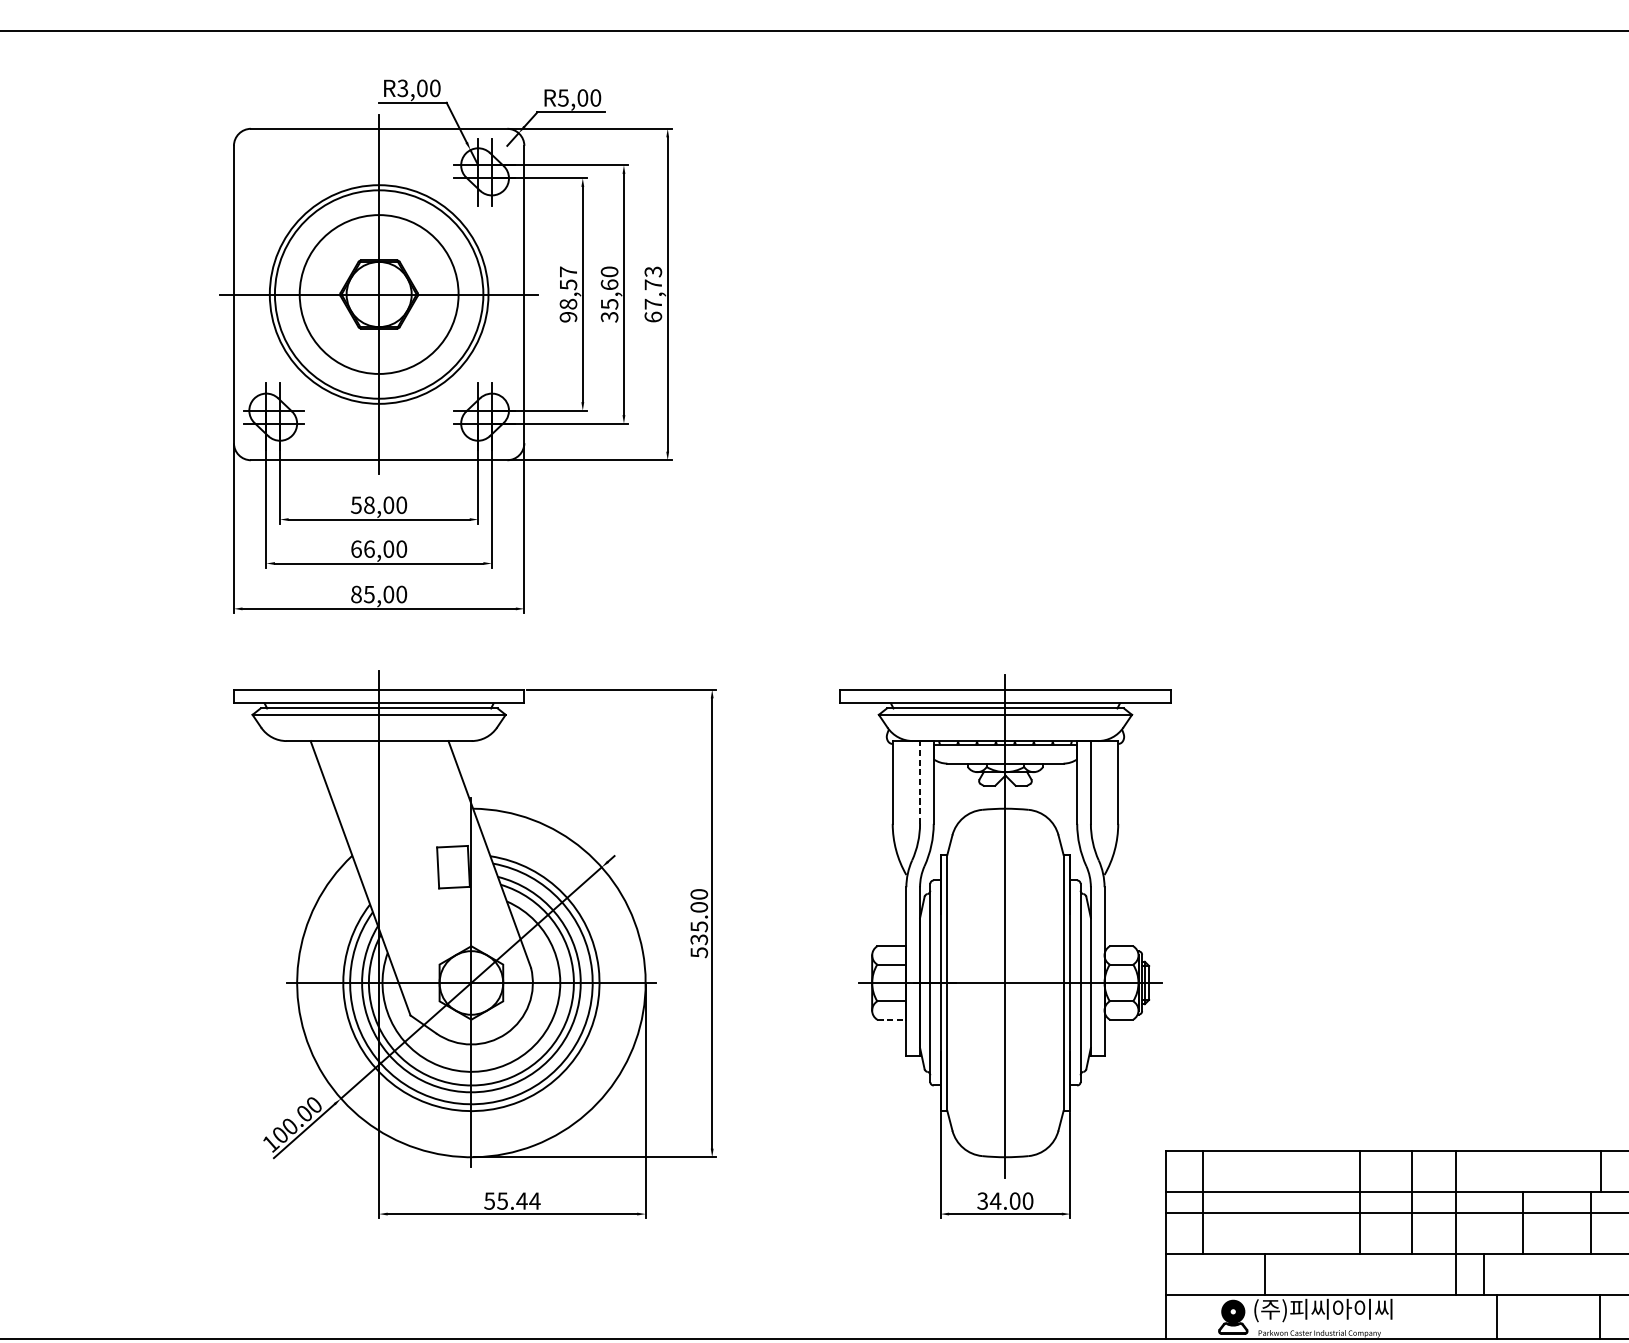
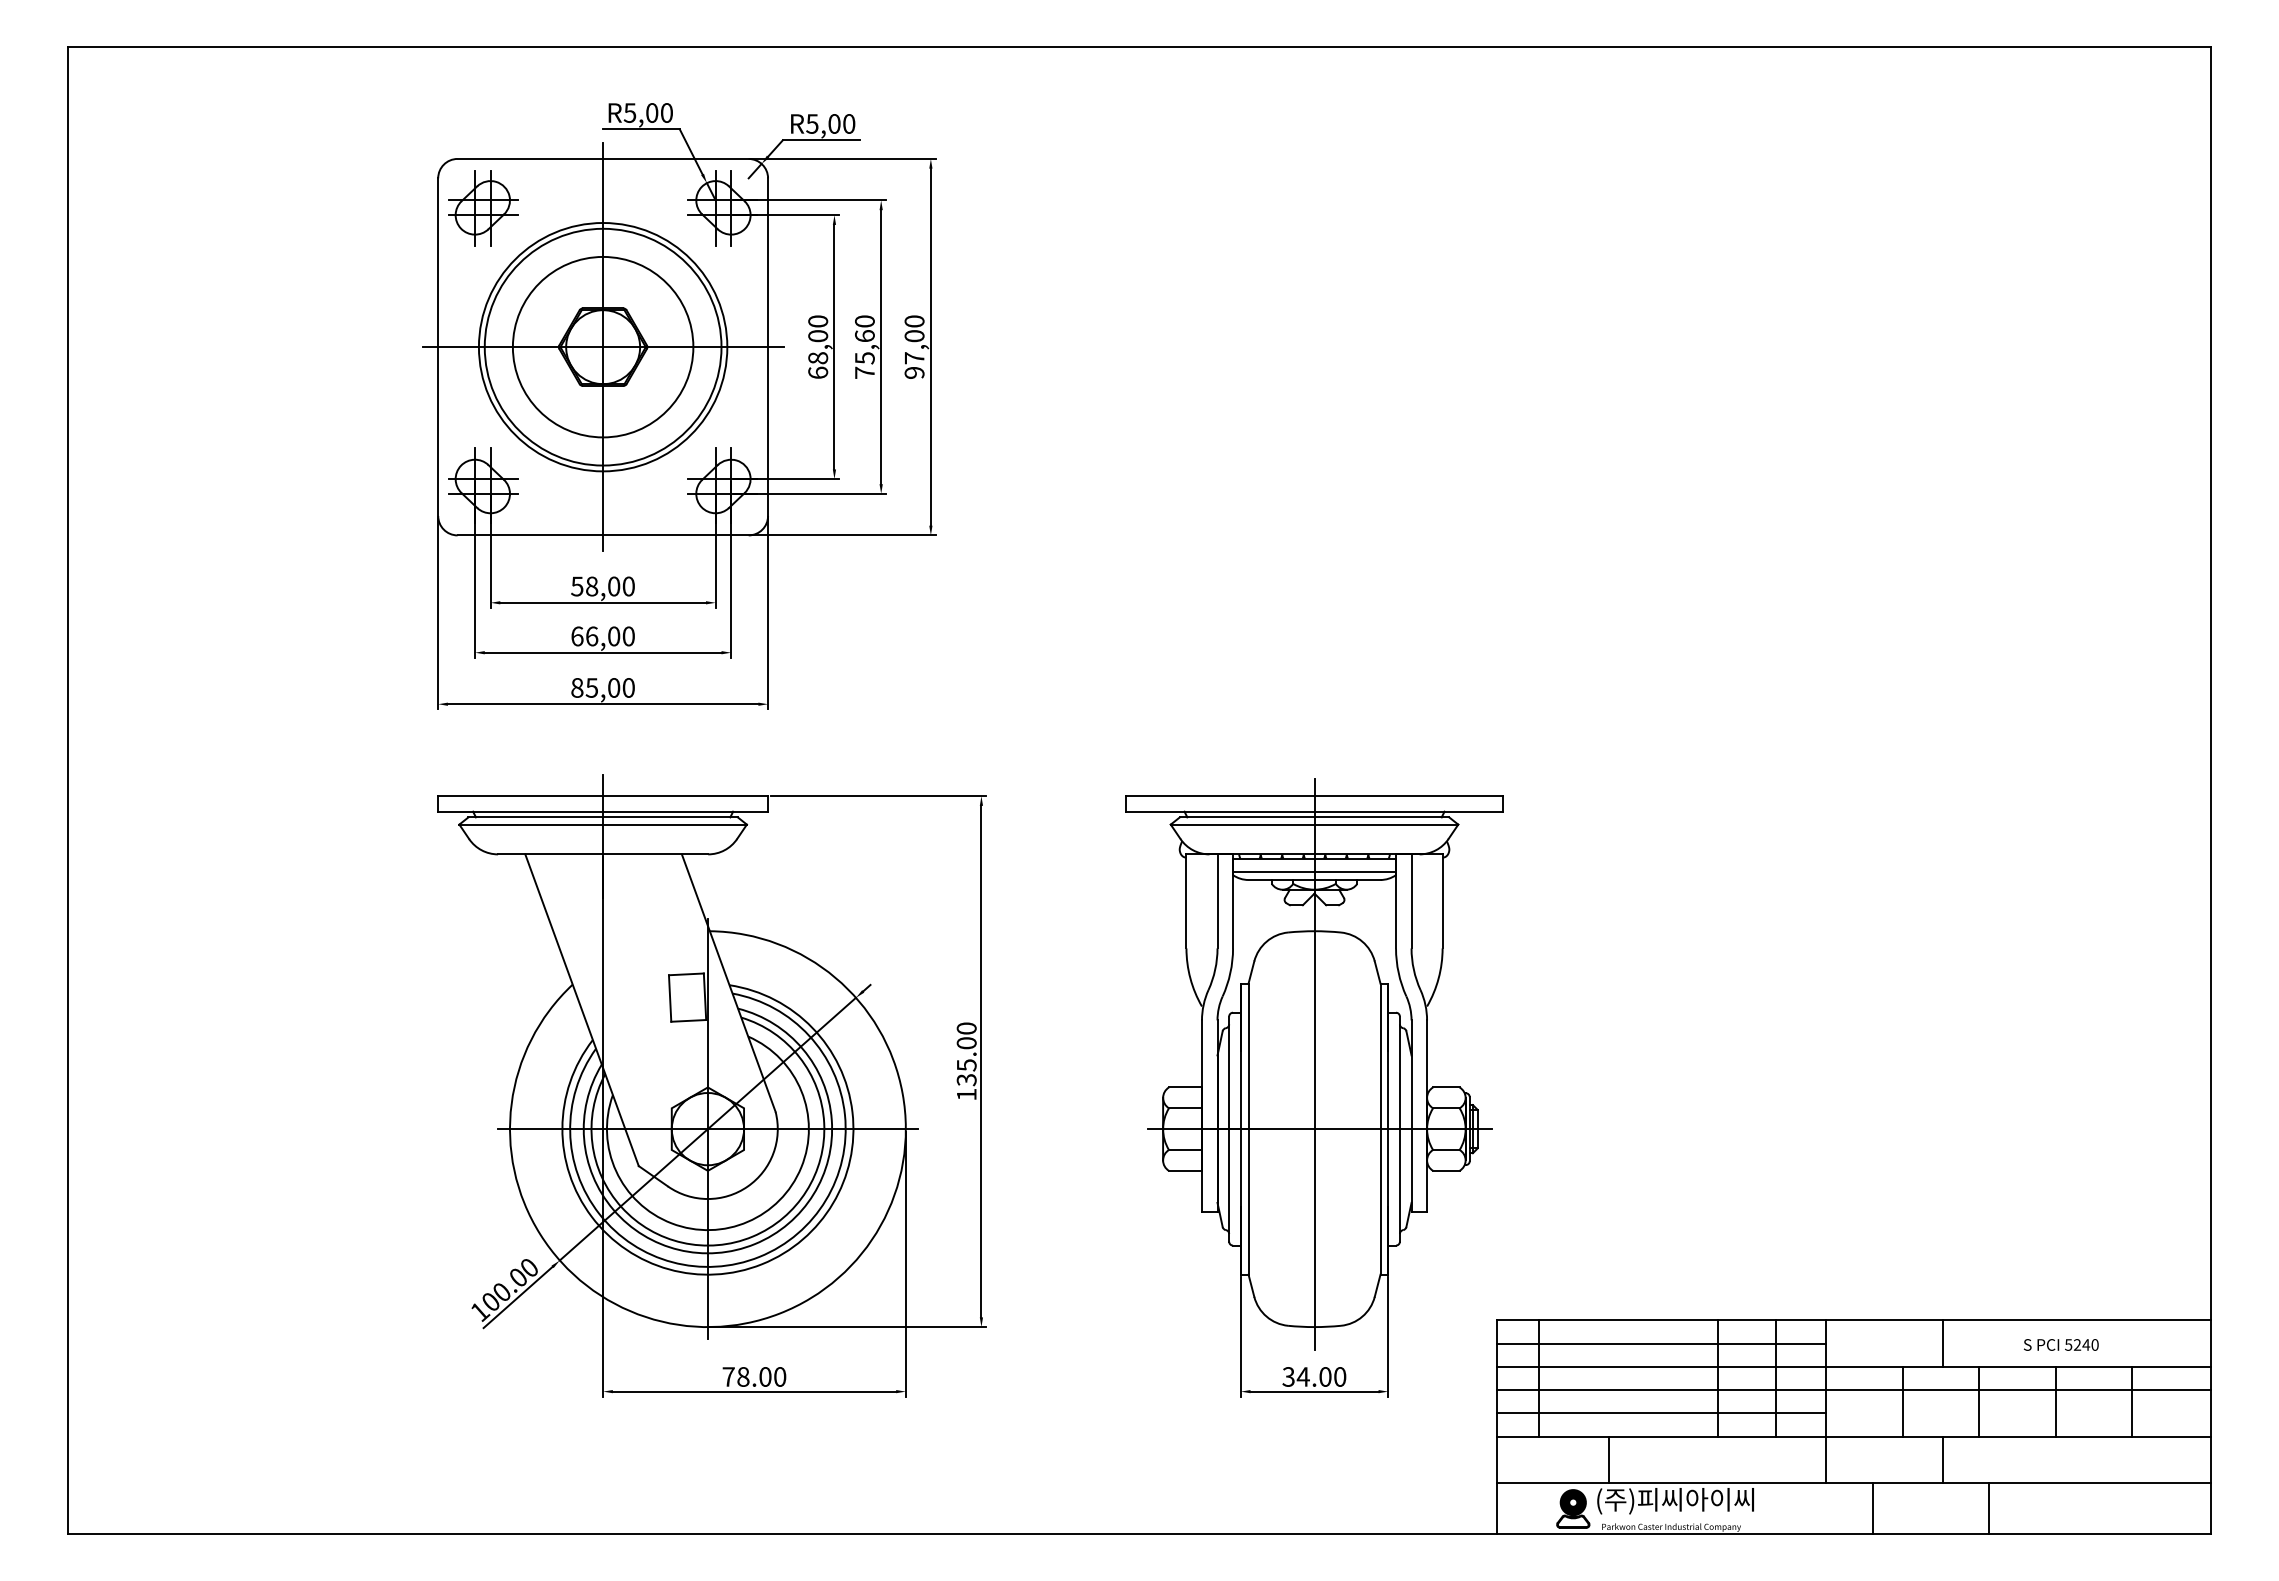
text: (403, 87) -> (630, 112), R3,00 -> R5,00
part: (273, 172) -> (483, 208), added
text: (568, 293) -> (818, 346), 98,57 -> 68,00
text: (653, 293) -> (914, 346), 67,73 -> 97,00
text: (609, 316) -> (864, 372), 35,60 -> 75,60
line: (1005, 756) -> (1314, 871), added
line: (920, 781) -> (1217, 900), dashed -> solid
text: (699, 952) -> (966, 1094), 535.00 -> 135.00
line: (892, 1019) -> (1186, 1170), dashed -> solid
line: (1310, 1171) -> (1661, 1343), added
line: (1600, 1171) -> (1942, 1343), moved
text: (512, 1200) -> (754, 1376), 55.44 -> 78.00
line: (1310, 1233) -> (1661, 1413), added
line: (1483, 1273) -> (1942, 1459), moved

